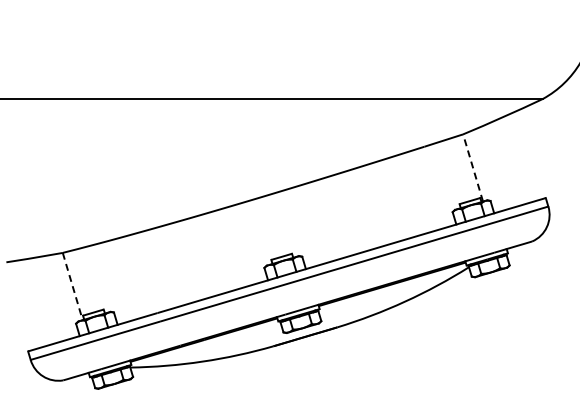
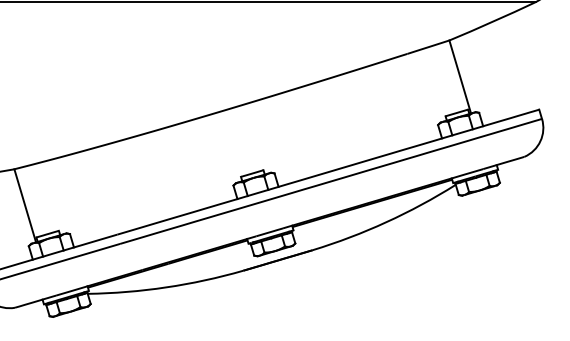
line: (472, 167) -> (459, 76), dashed -> solid
line: (72, 287) -> (24, 206), dashed -> solid

